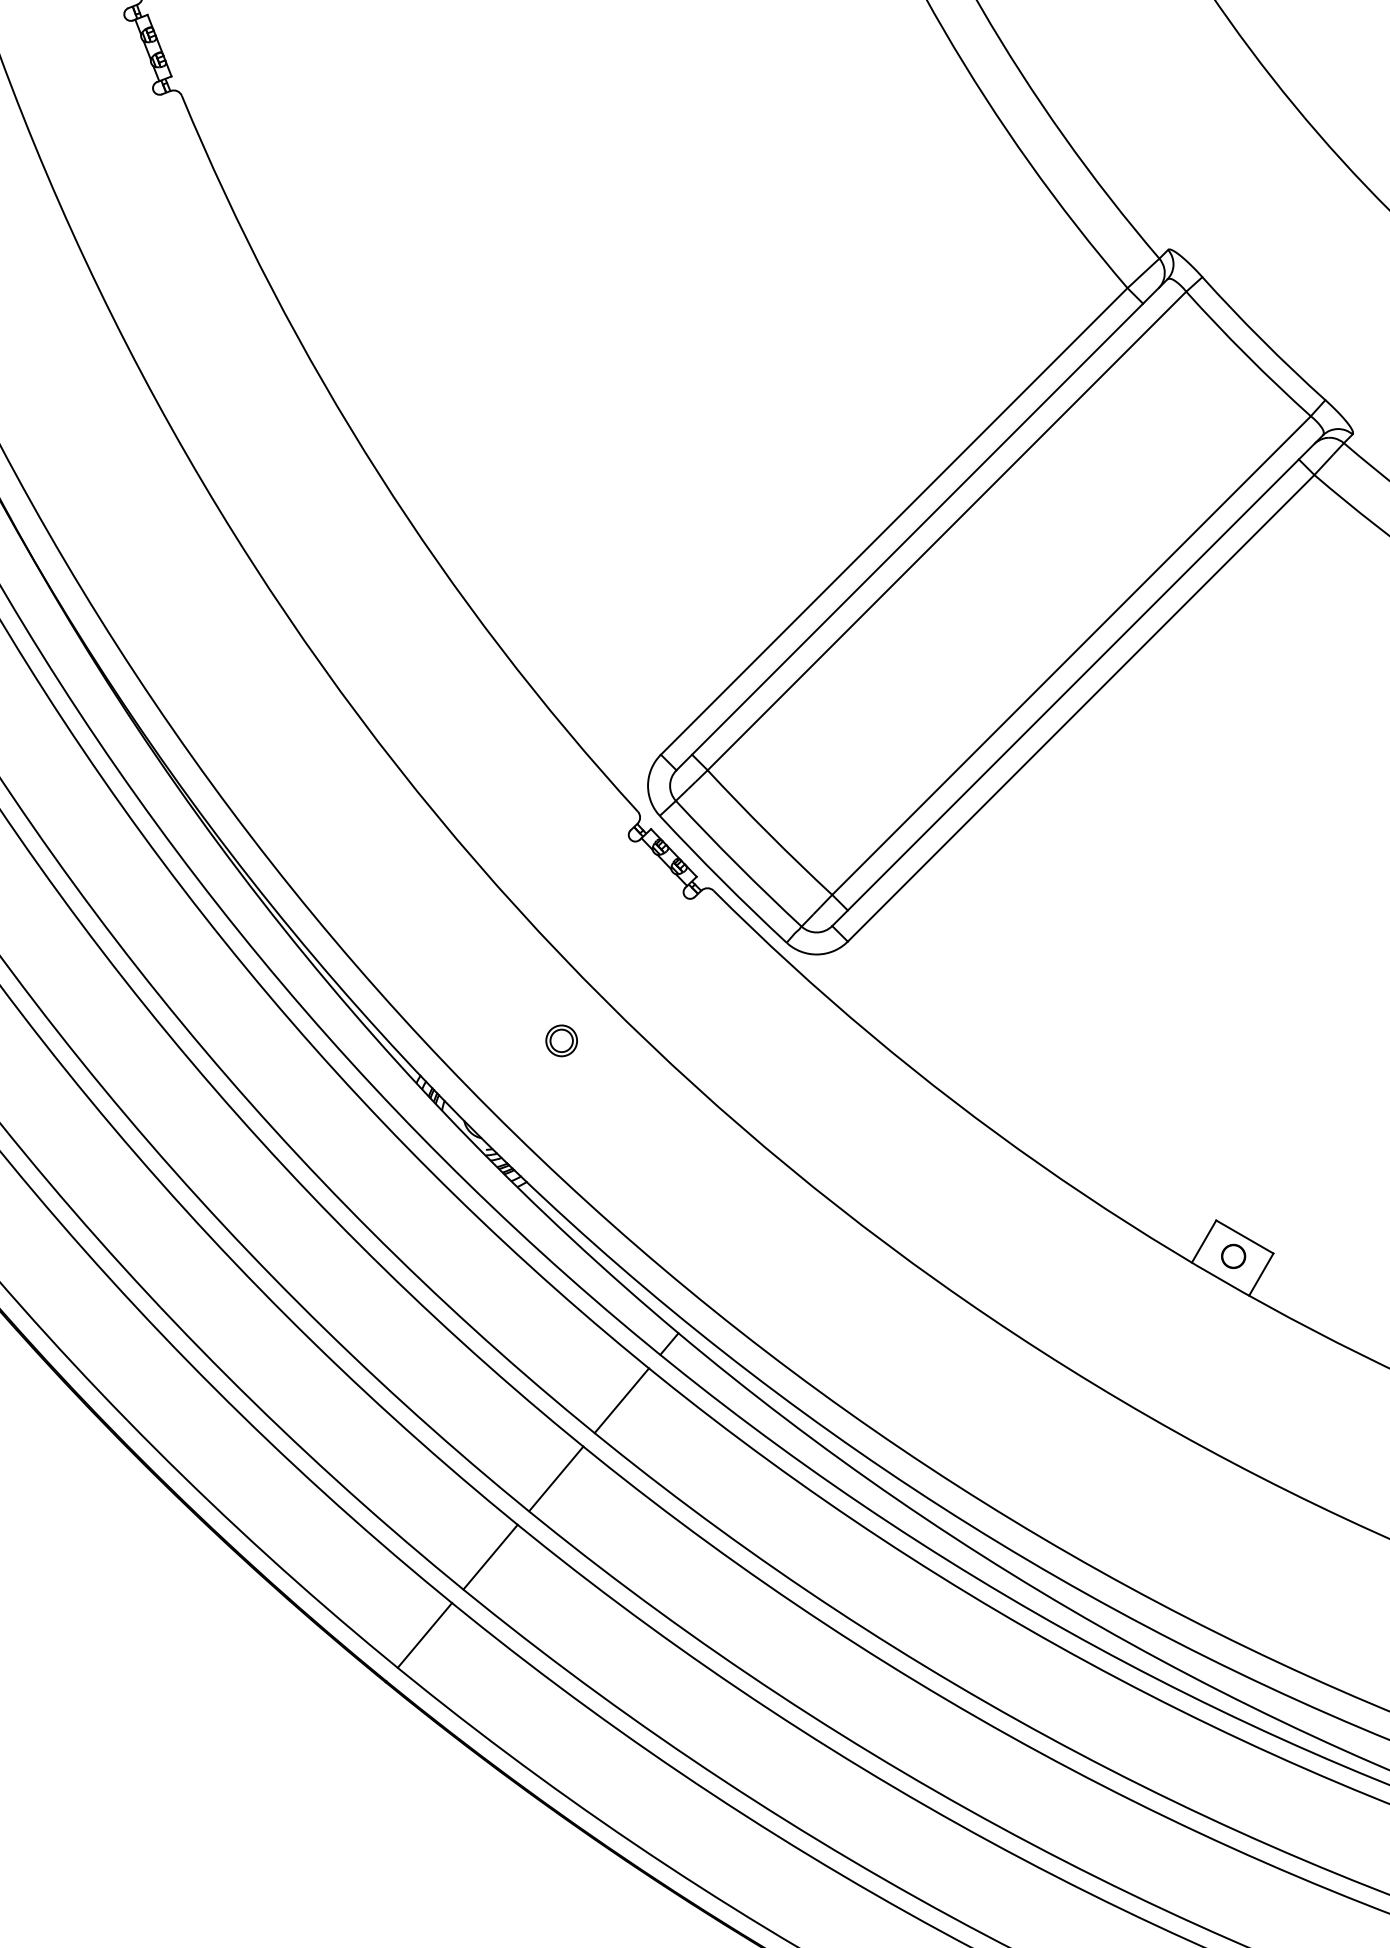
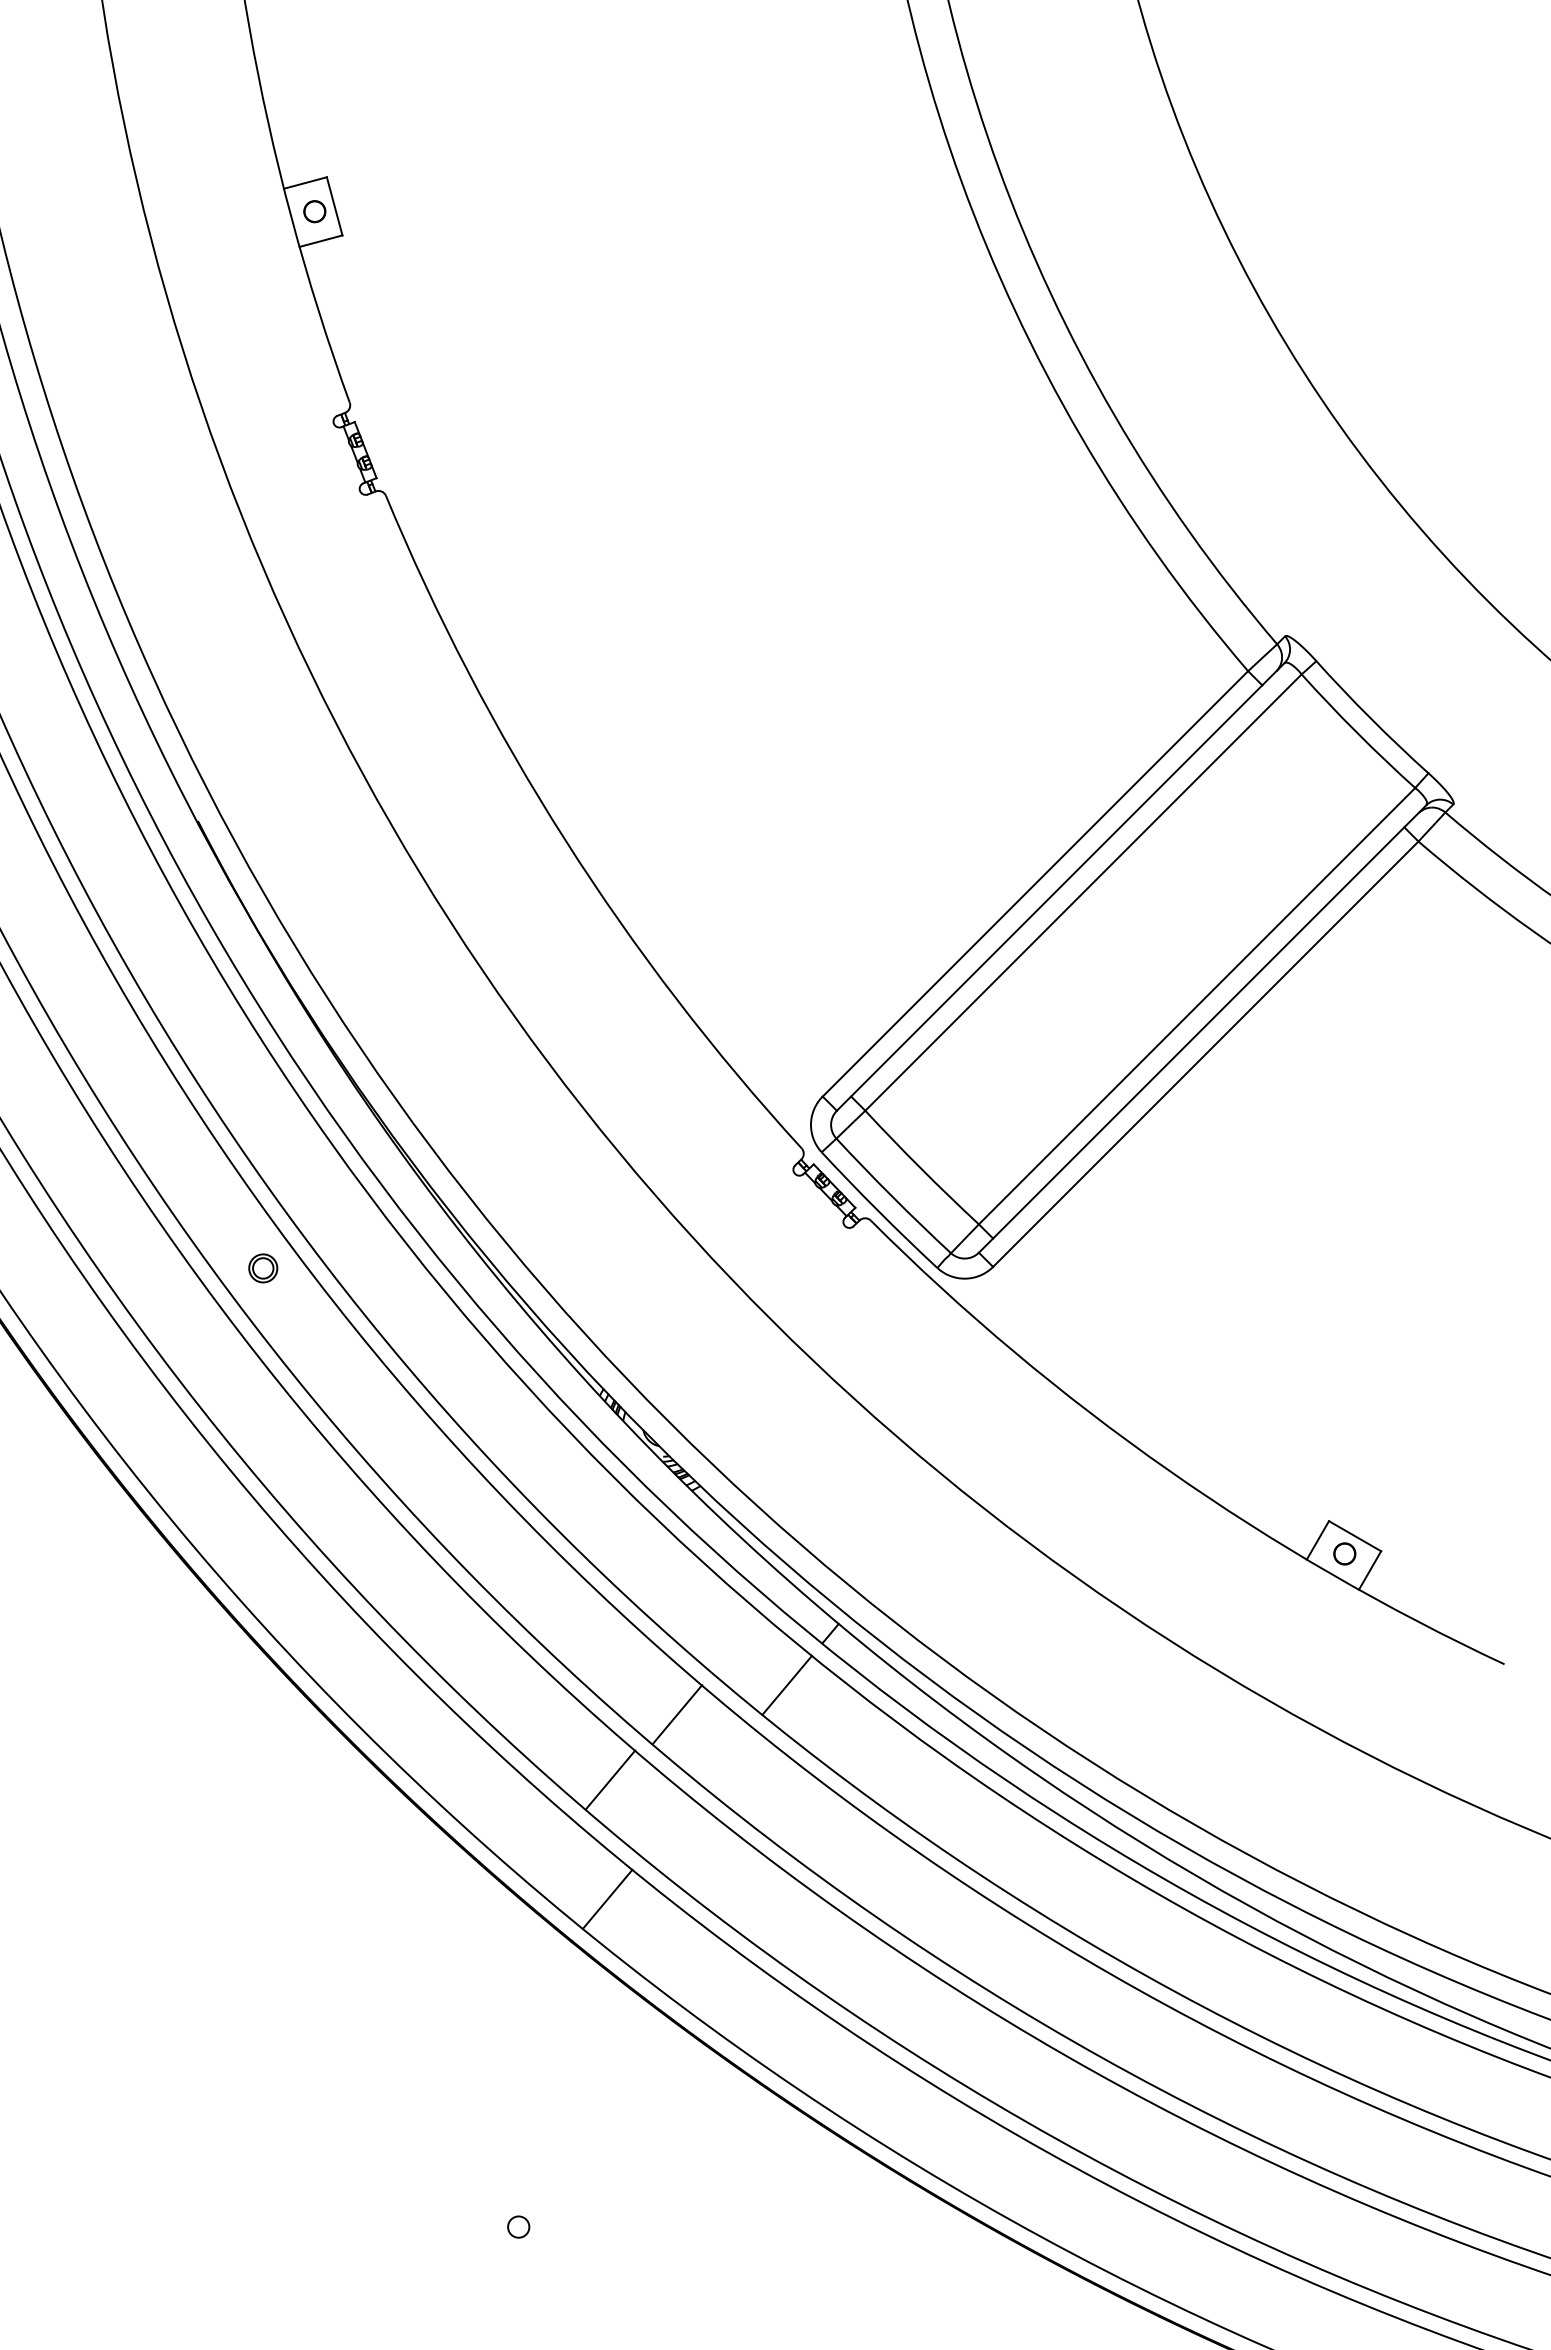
part: (561, 1040) -> (263, 1268), moved
line: (556, 1478) -> (677, 1714), moved
line: (490, 1556) -> (610, 1779), moved

